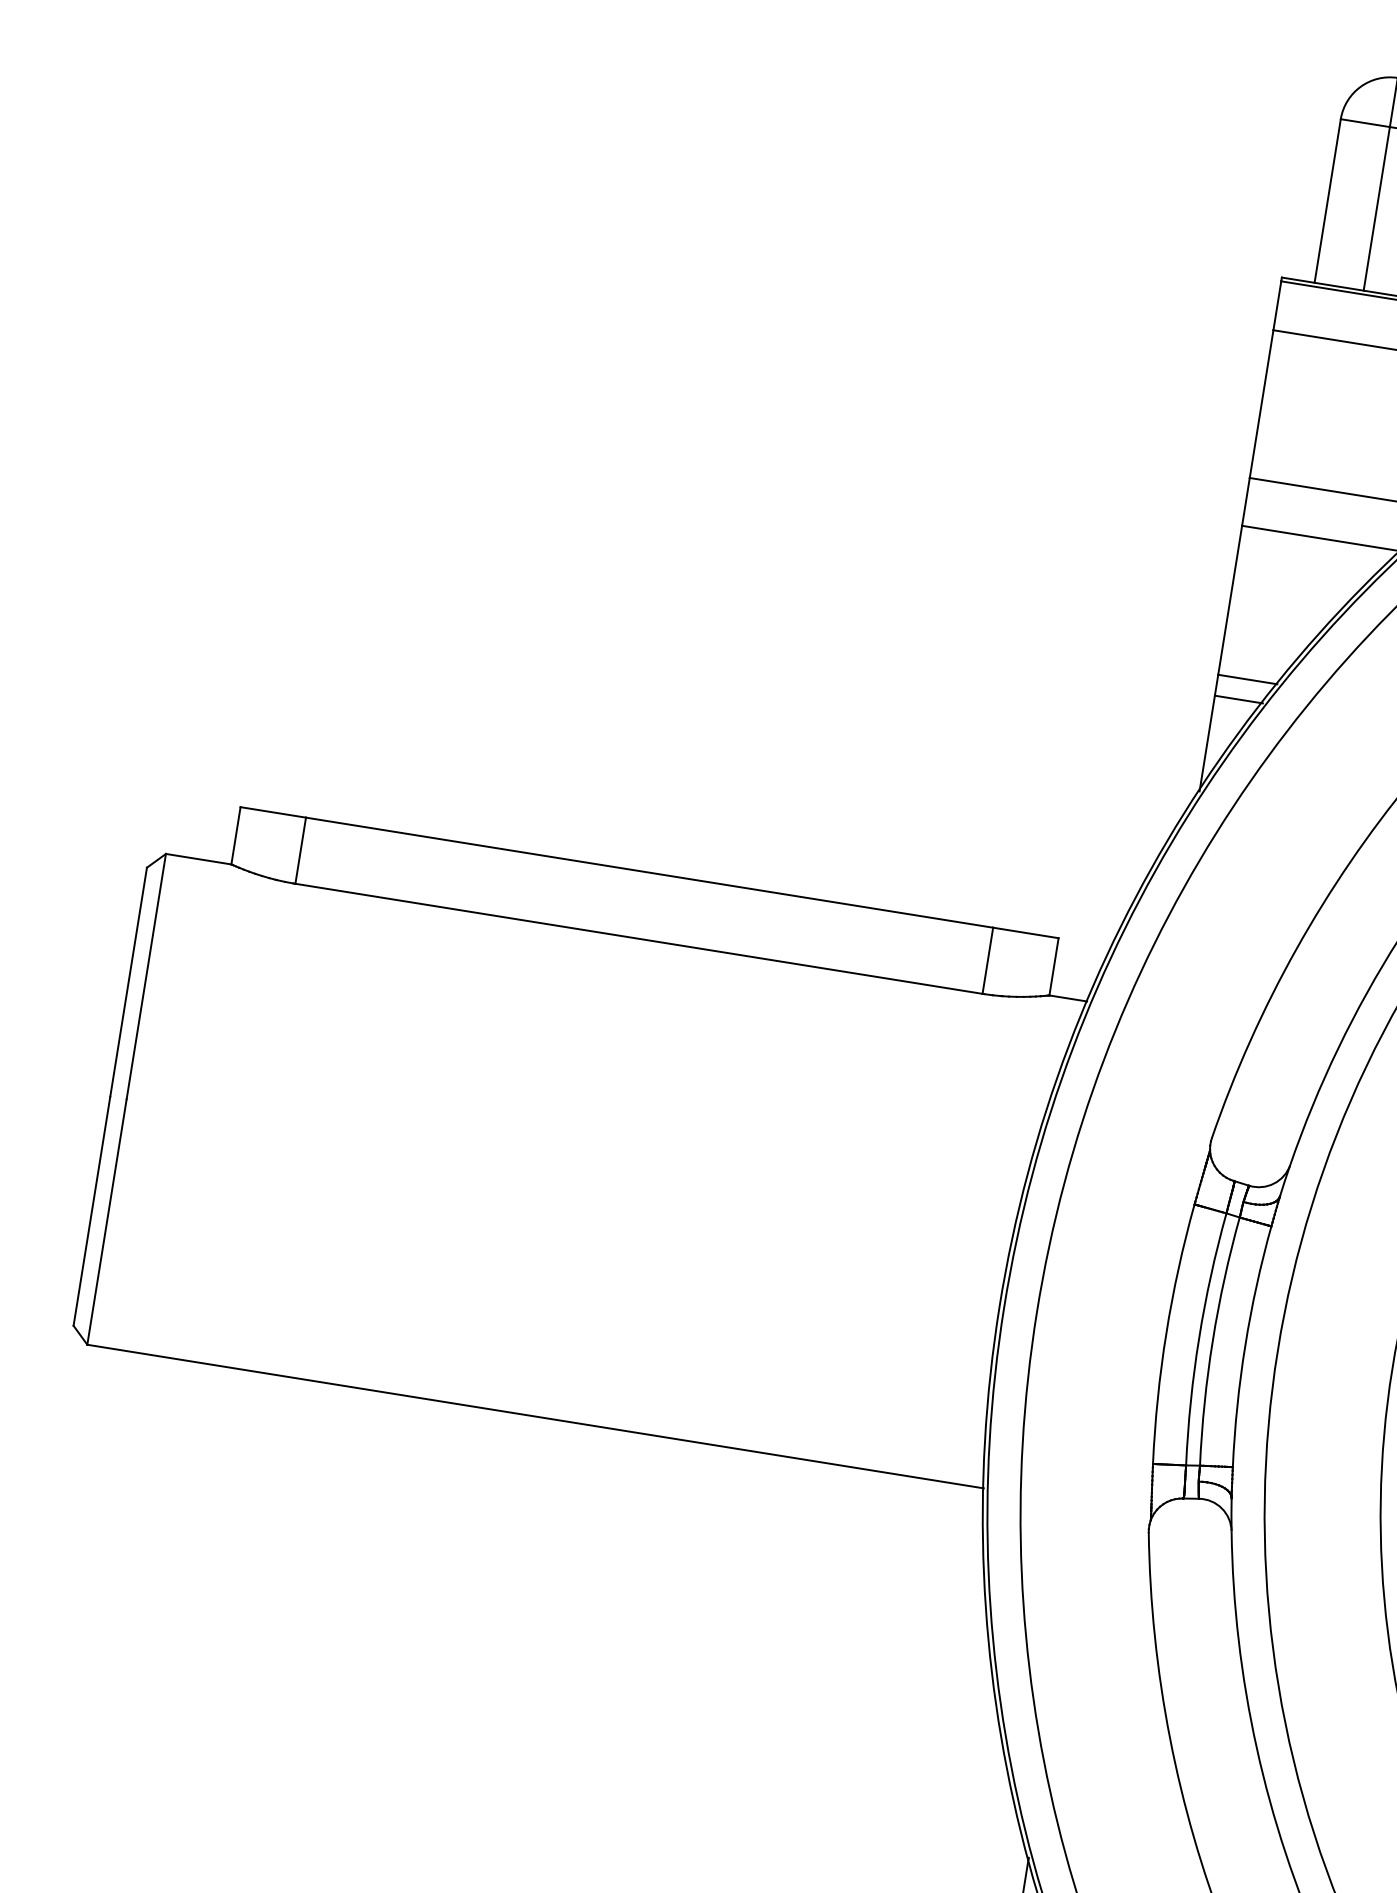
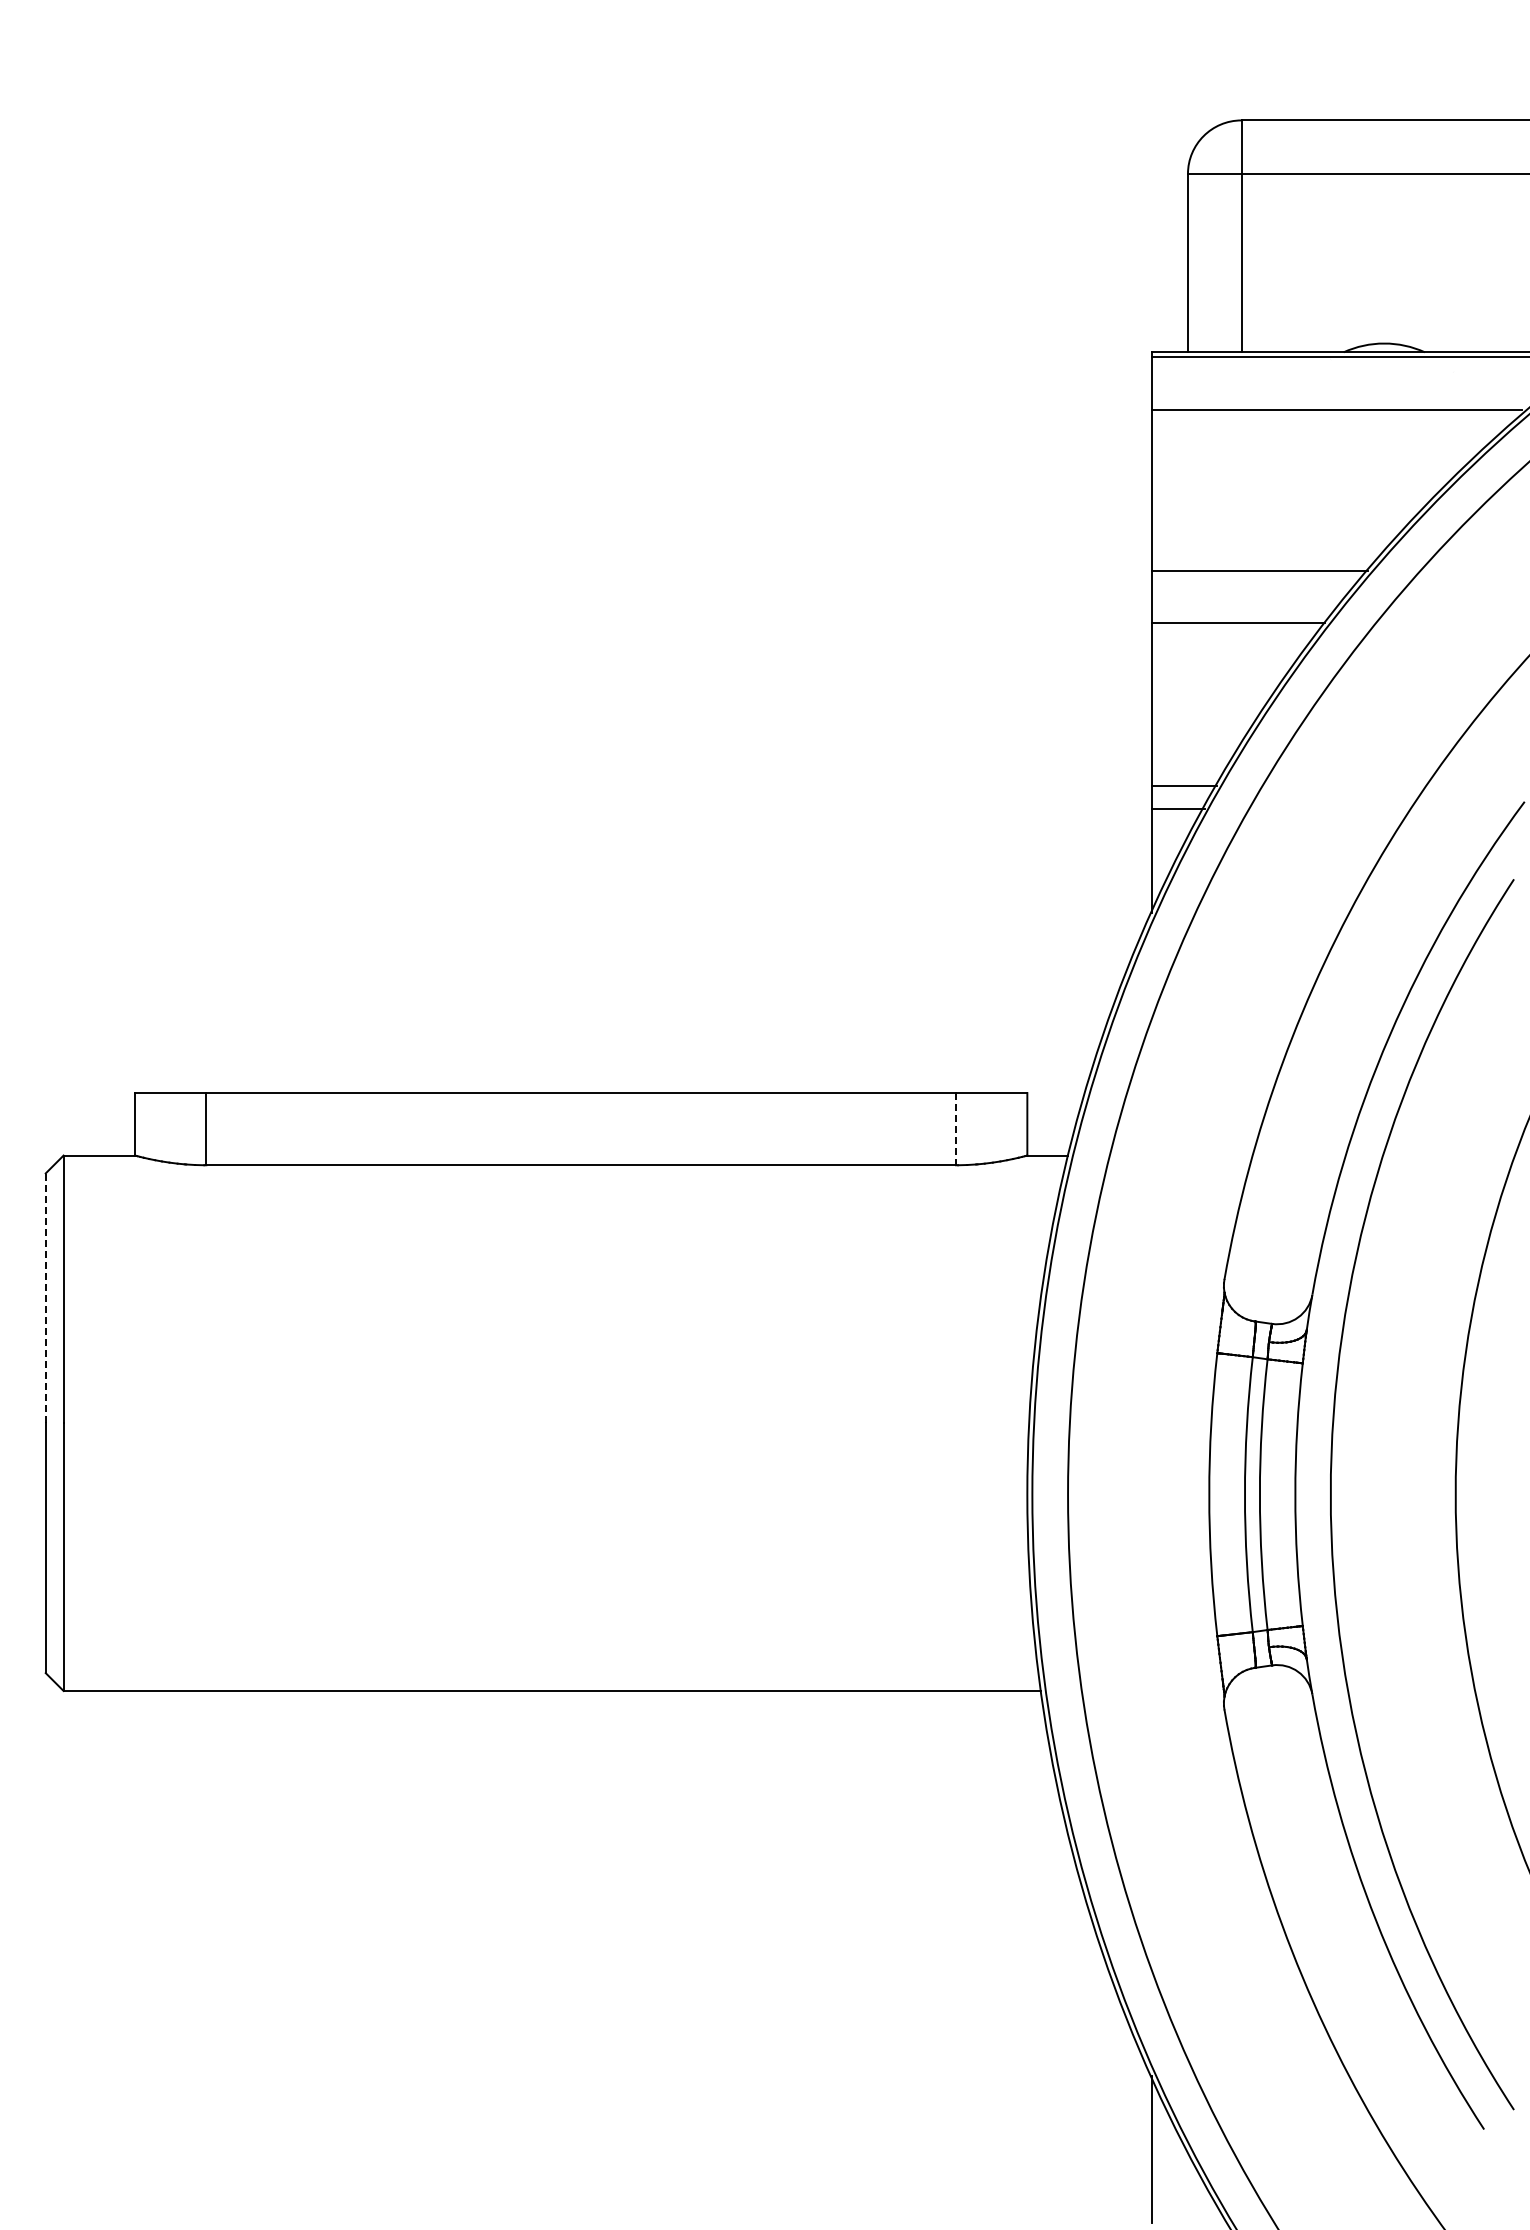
line: (987, 961) -> (955, 1129), solid -> dashed
line: (128, 982) -> (45, 1298), solid -> dashed

